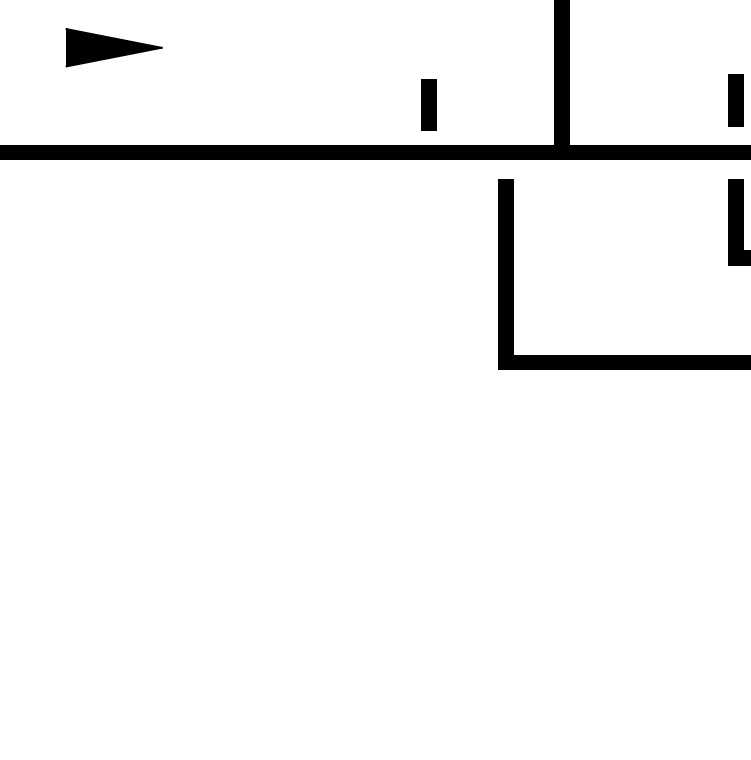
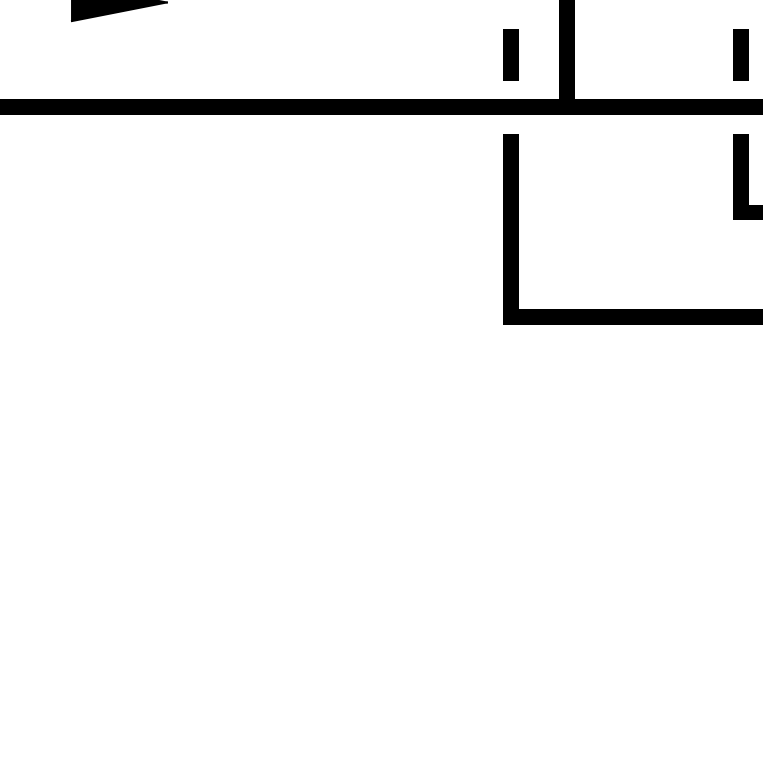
line: (428, 104) -> (510, 54), moved

